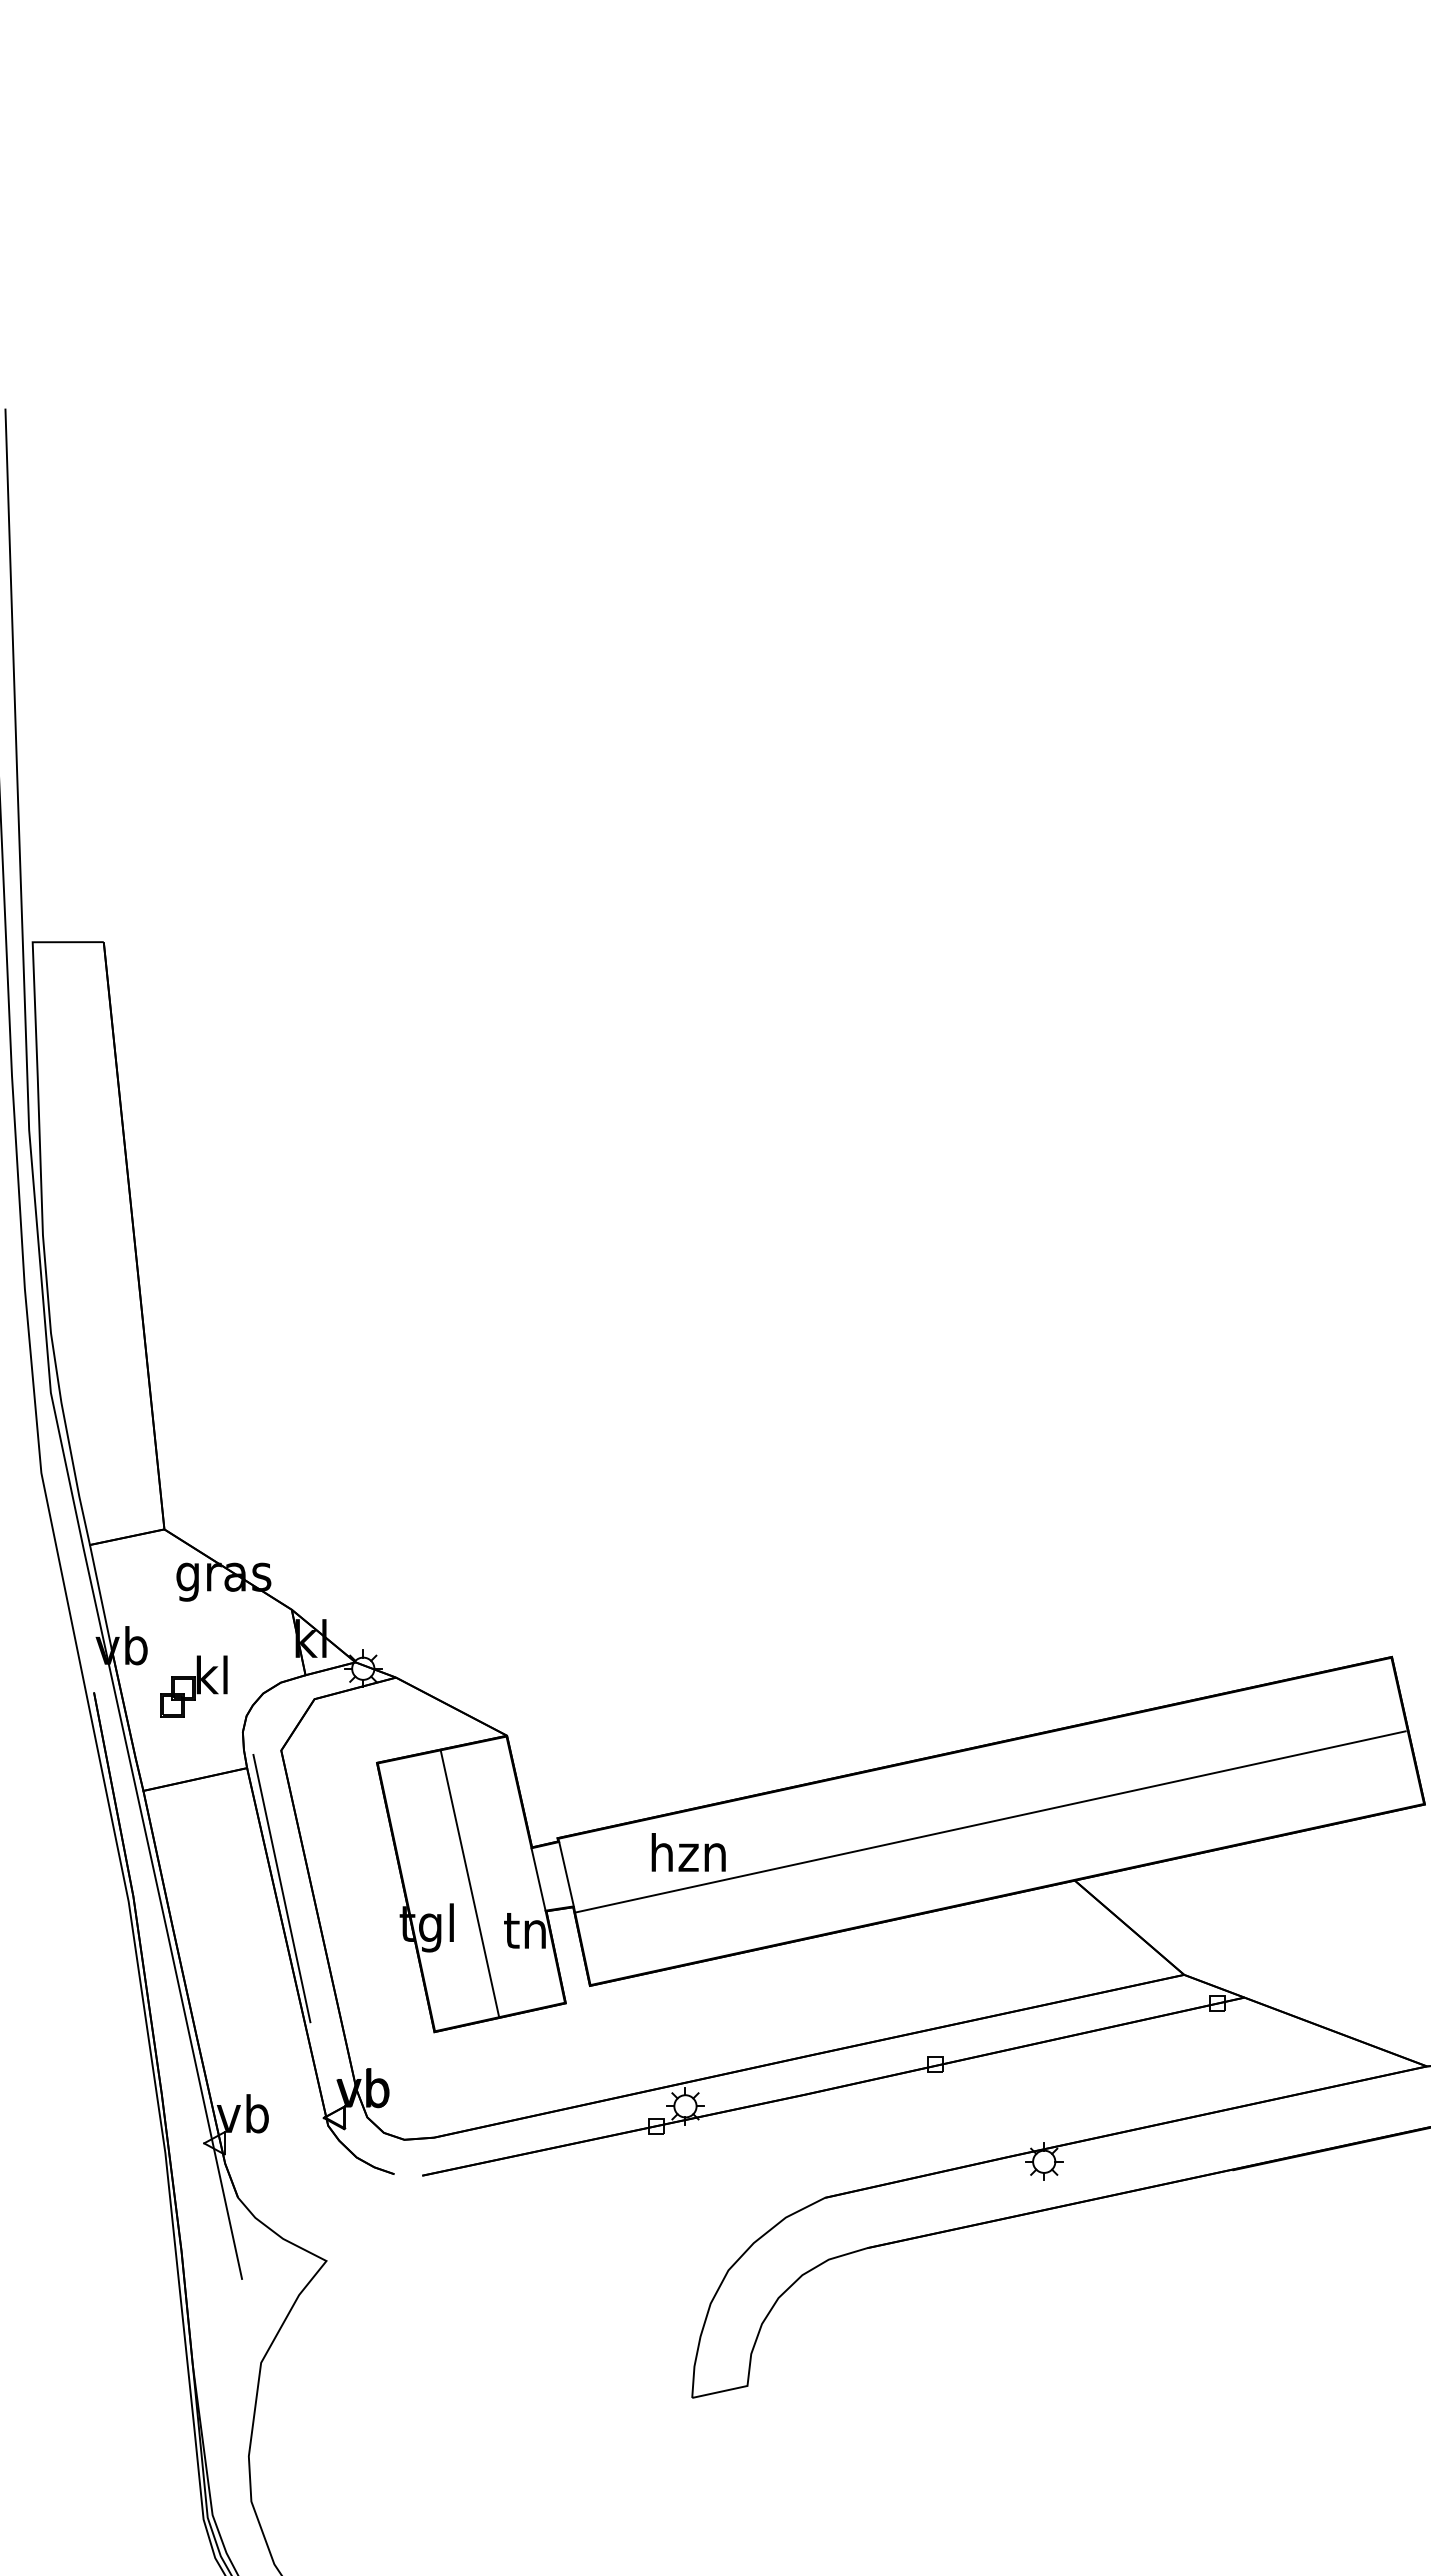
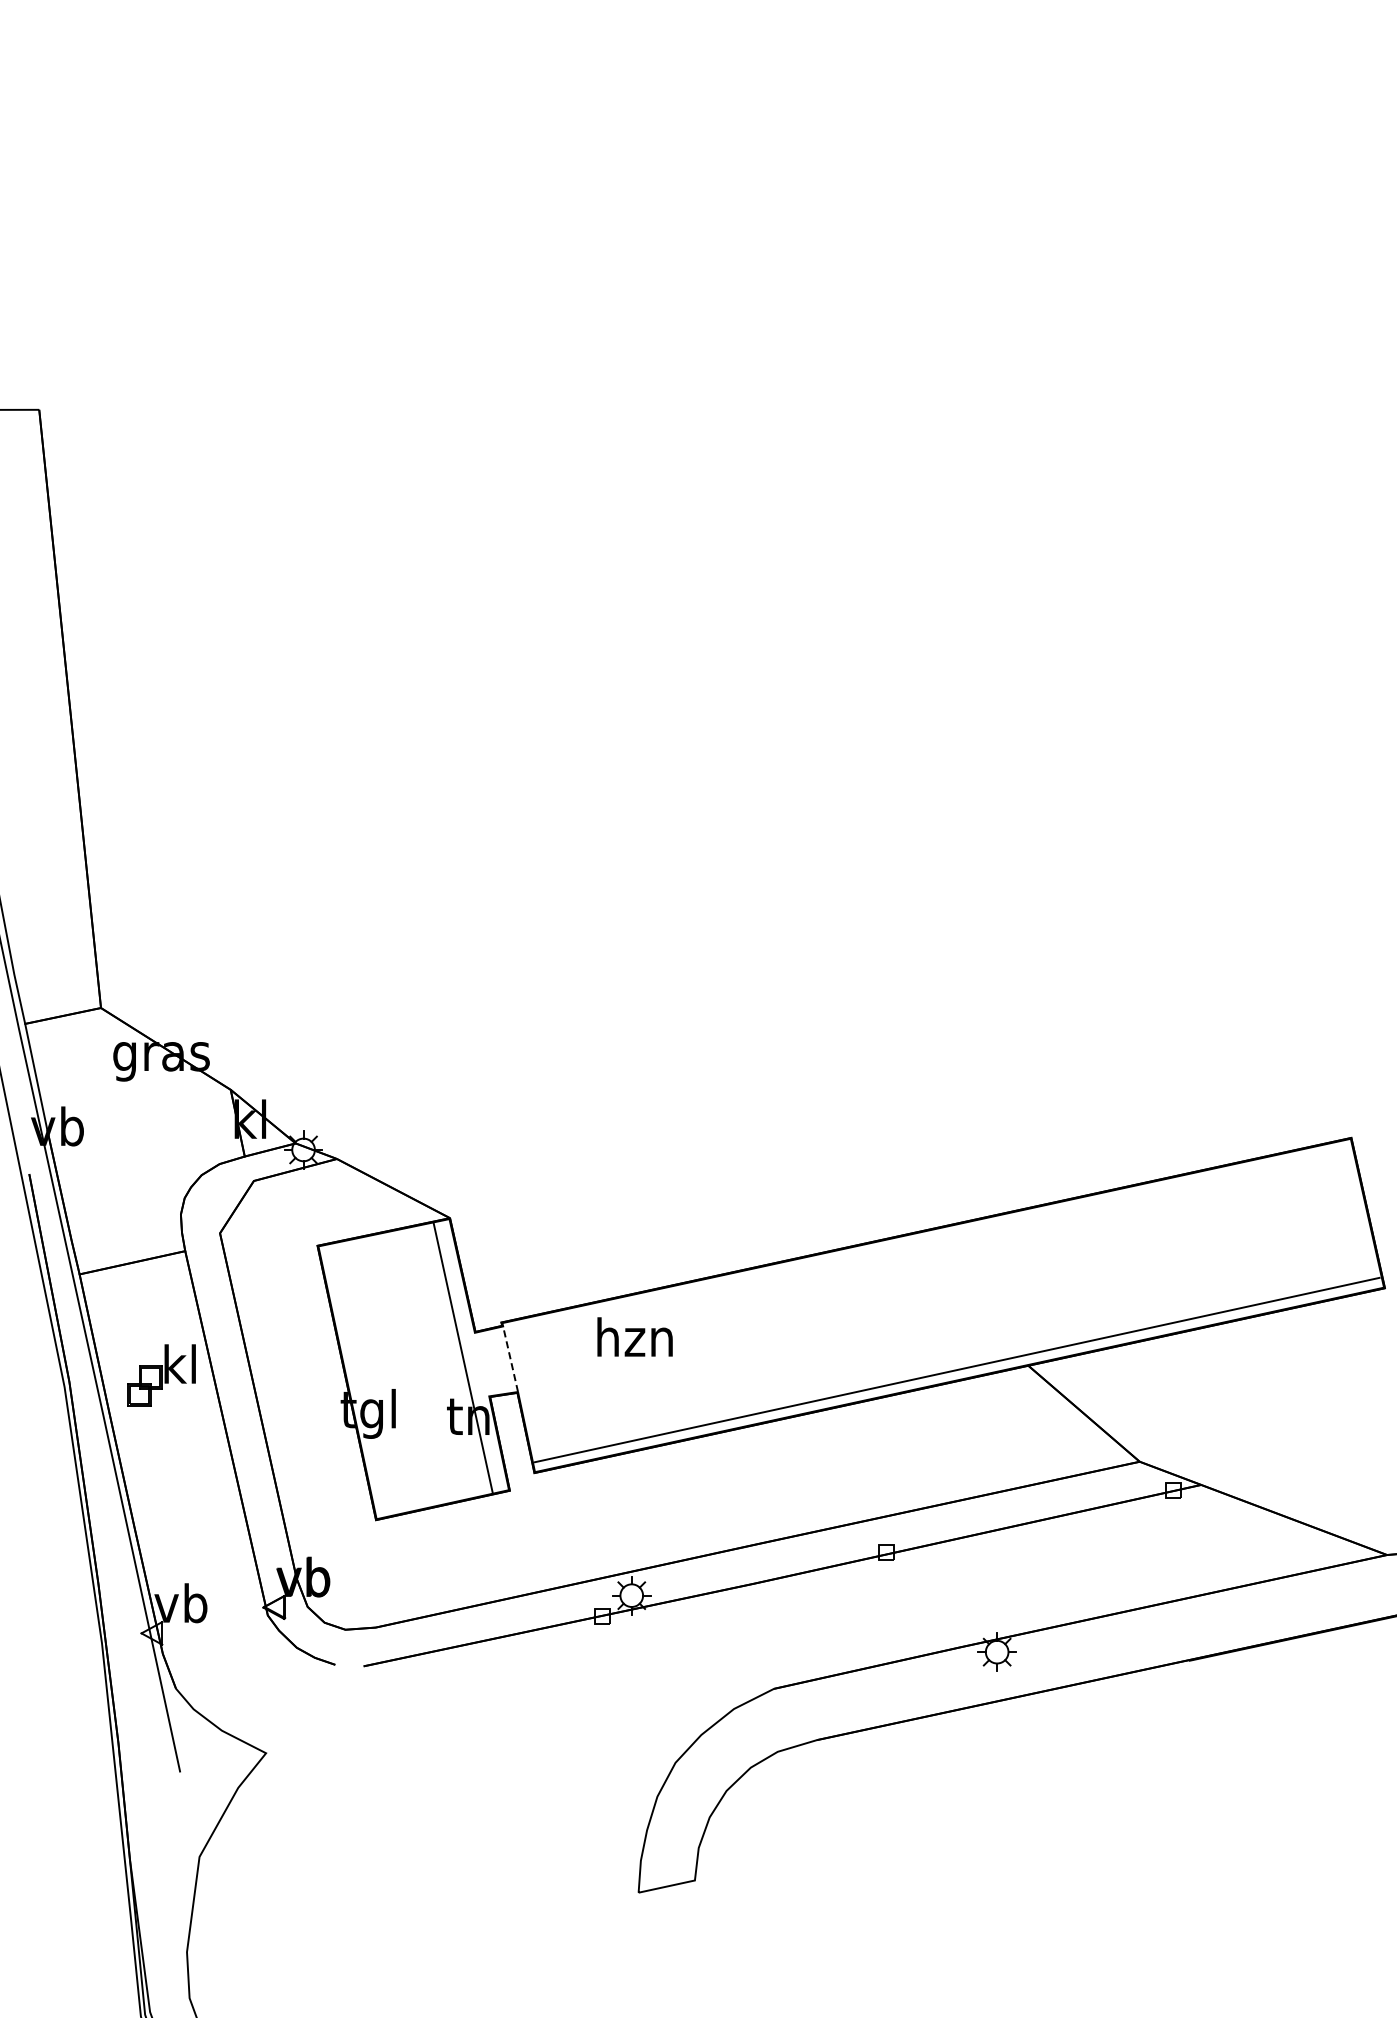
part: (193, 1686) -> (161, 1375), moved
line: (990, 1821) -> (956, 1369), moved
line: (566, 1873) -> (510, 1358), solid -> dashed
line: (538, 1879) -> (482, 1364), removed
line: (469, 1883) -> (462, 1357), moved
line: (281, 1888) -> (220, 1373), removed

